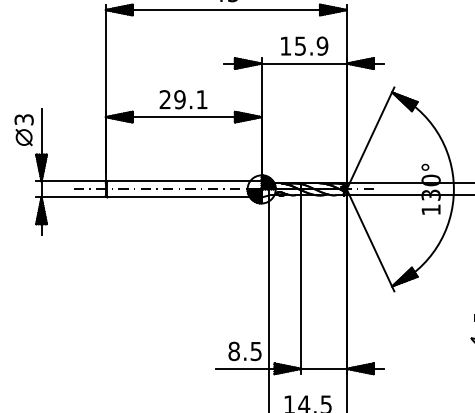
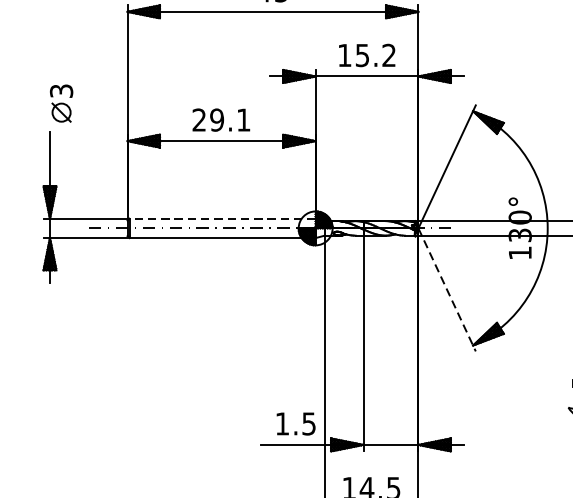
text: (322, 45) -> (389, 54), 15.9 -> 15.2
part: (23, 130) -> (60, 104), moved
line: (184, 181) -> (222, 218), solid -> dashed
line: (370, 240) -> (447, 290), solid -> dashed
text: (233, 351) -> (281, 424), 8.5 -> 1.5

